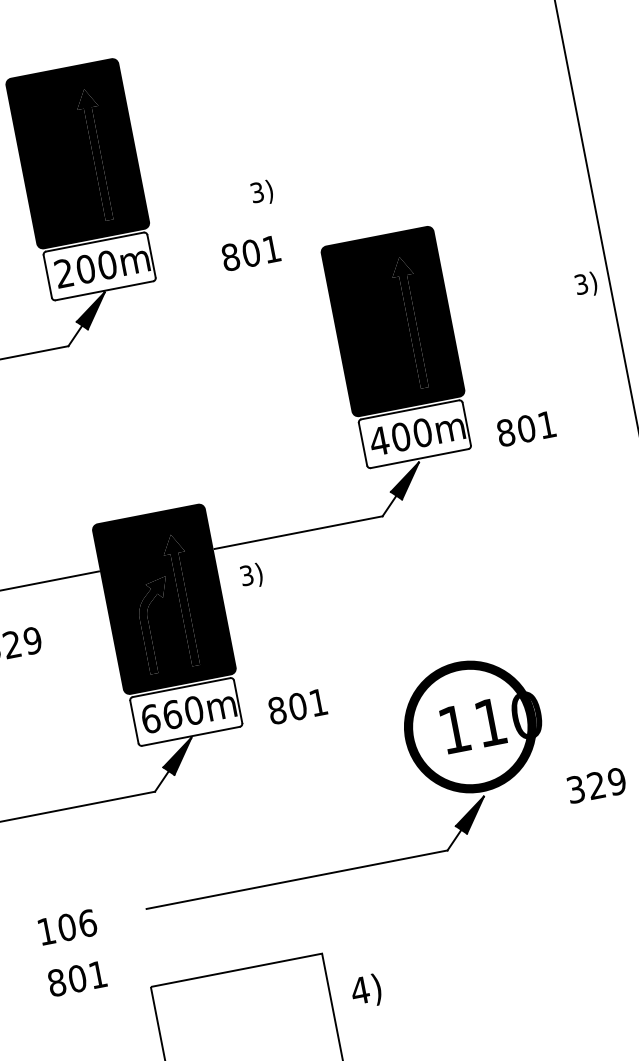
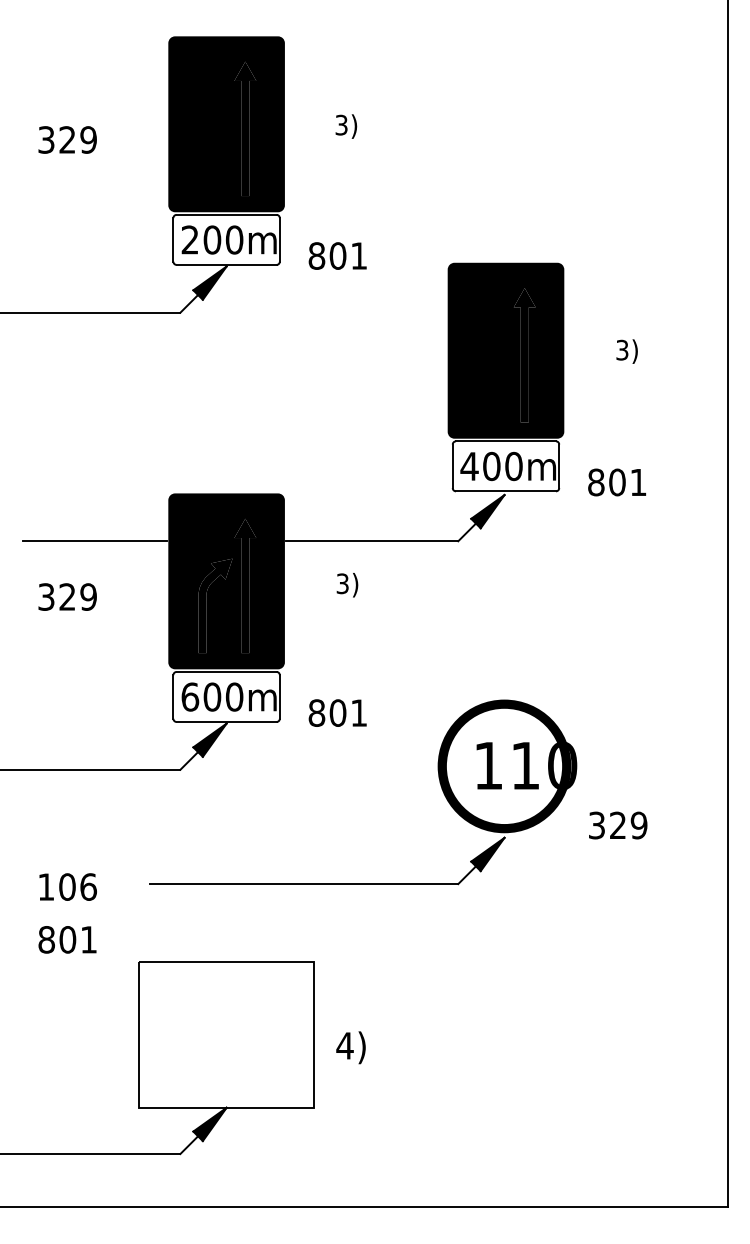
text: (262, 192) -> (346, 126), moved
text: (250, 252) -> (337, 255), moved
text: (585, 284) -> (626, 351), moved
text: (251, 576) -> (347, 585), moved
text: (172, 714) -> (212, 696), 660m -> 600m
text: (596, 785) -> (618, 825), moved
text: (365, 991) -> (350, 1047), moved

